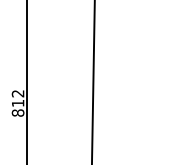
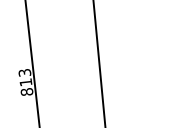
text: (18, 93) -> (25, 72), 812 -> 813

